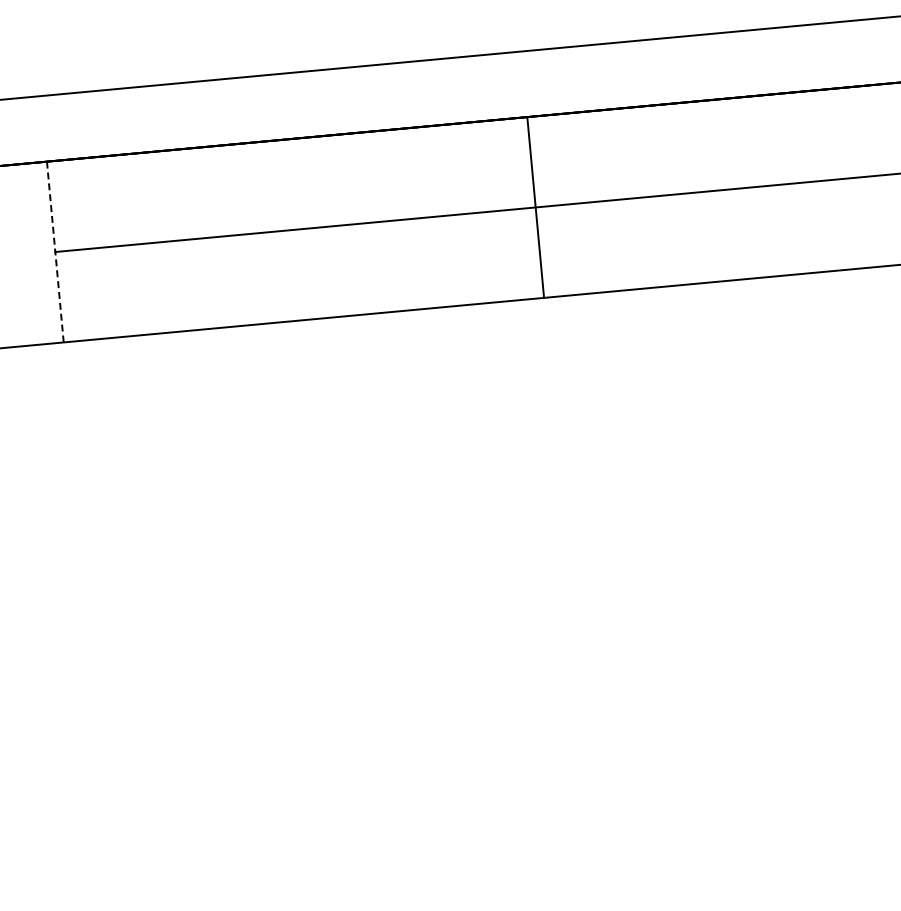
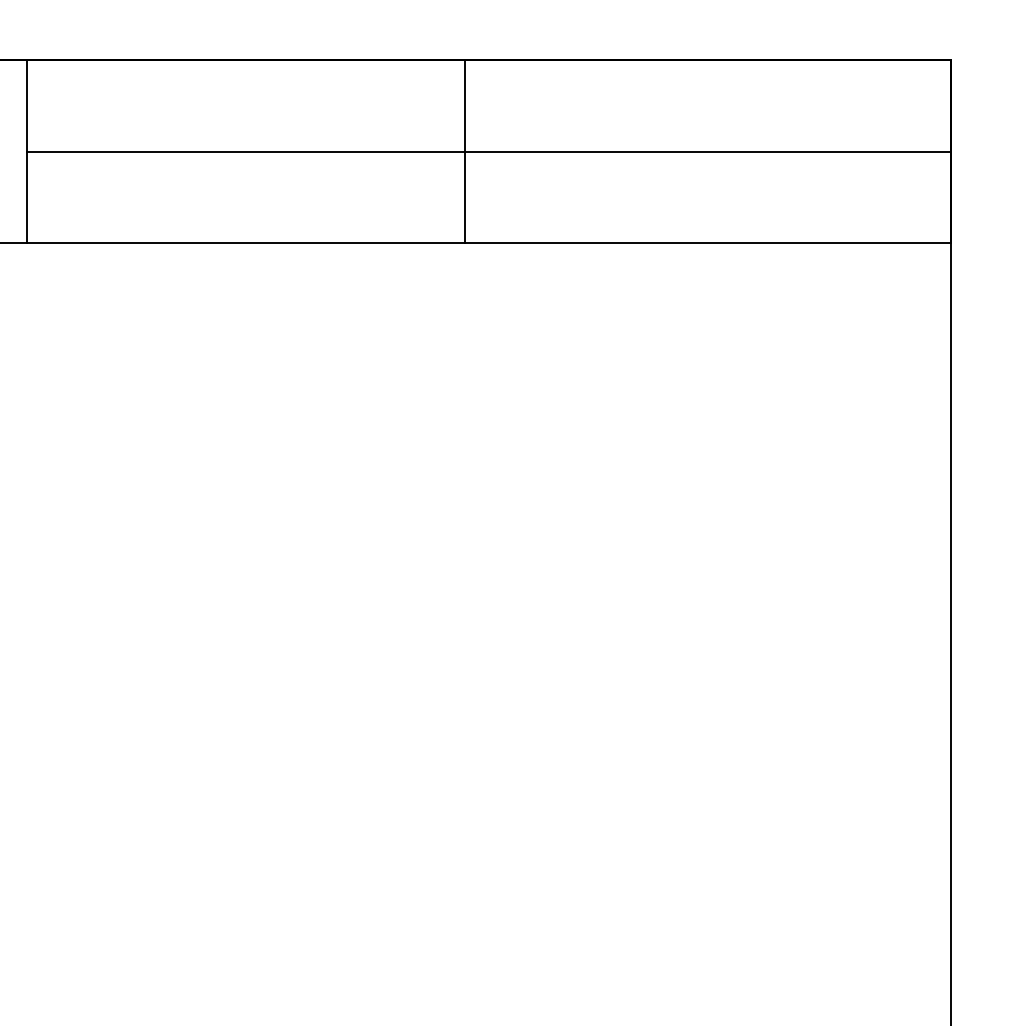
line: (535, 207) -> (465, 151), moved
line: (54, 251) -> (26, 151), dashed -> solid

